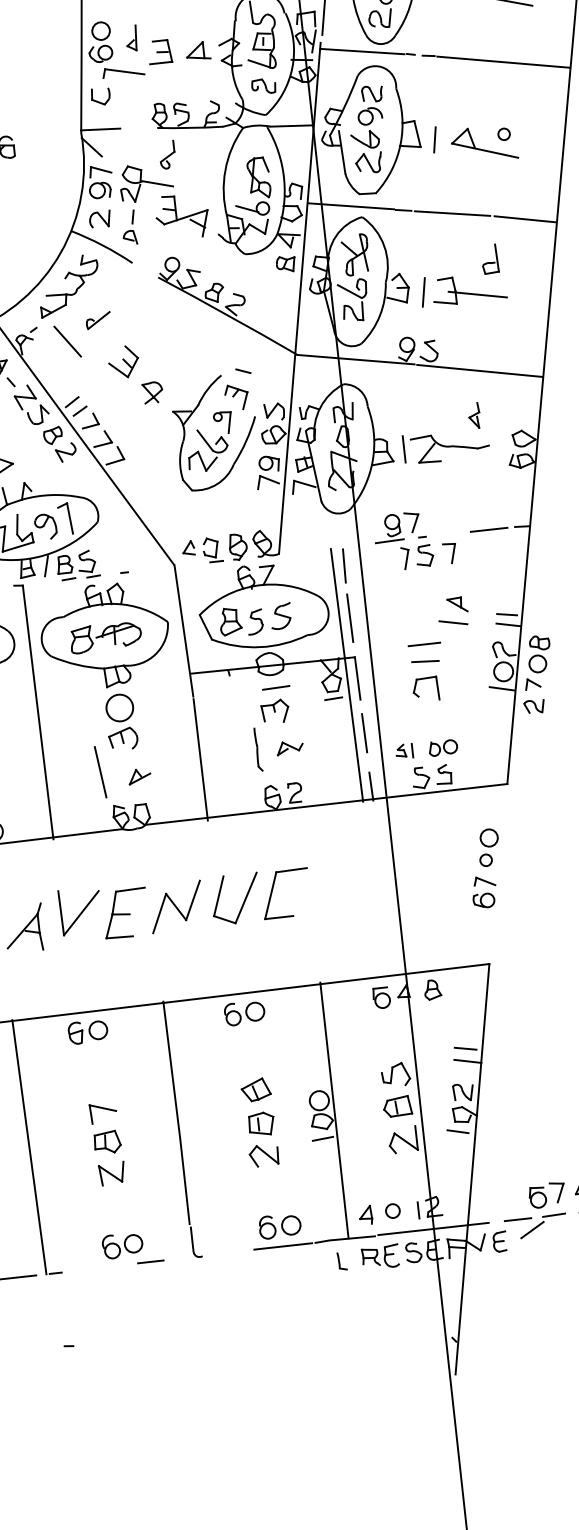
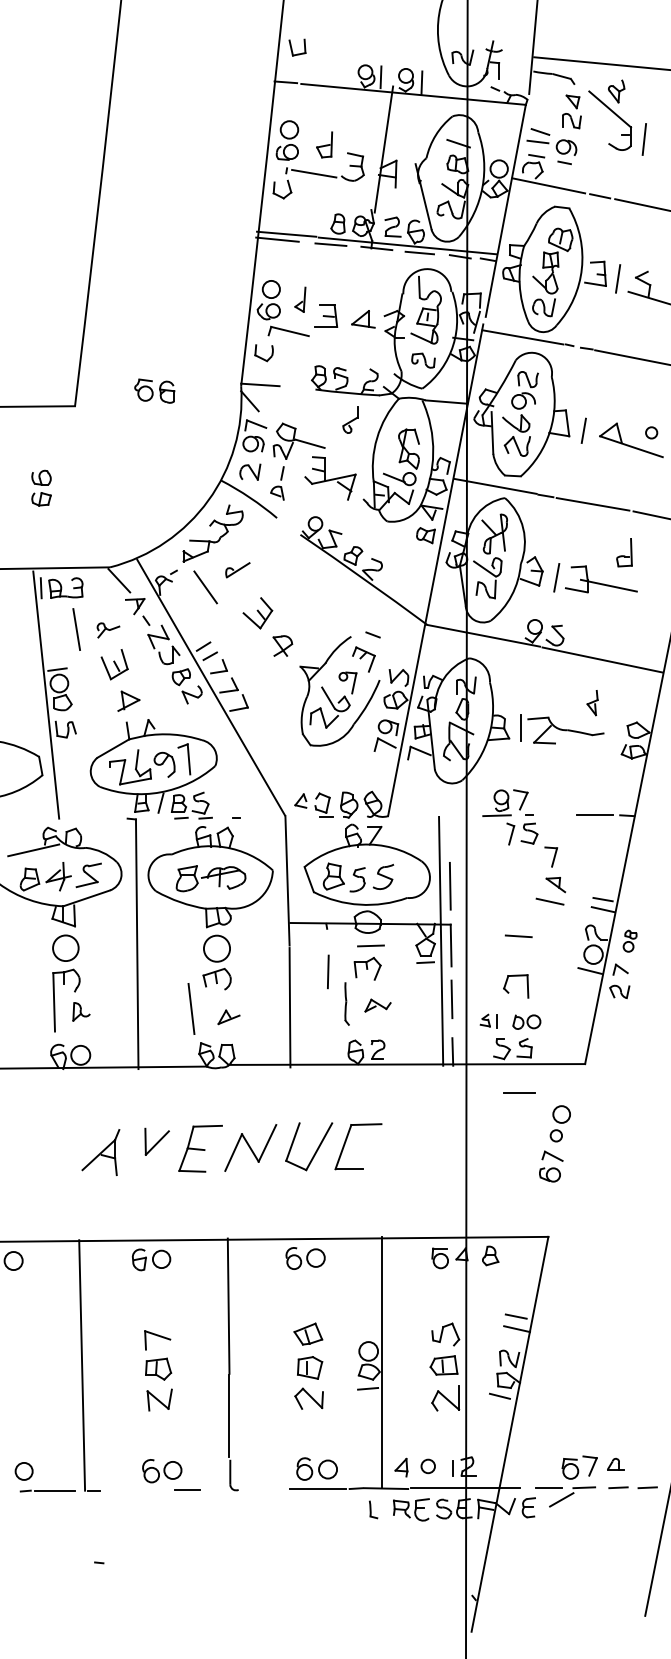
part: (167, 154) -> (350, 419), moved
part: (450, 552) -> (551, 856), moved
line: (344, 565) -> (328, 971), moved
line: (424, 644) -> (519, 1092), moved
part: (538, 653) -> (629, 940), size x0.6
part: (419, 696) -> (509, 992), moved
part: (79, 910) -> (156, 1141), size x0.6

